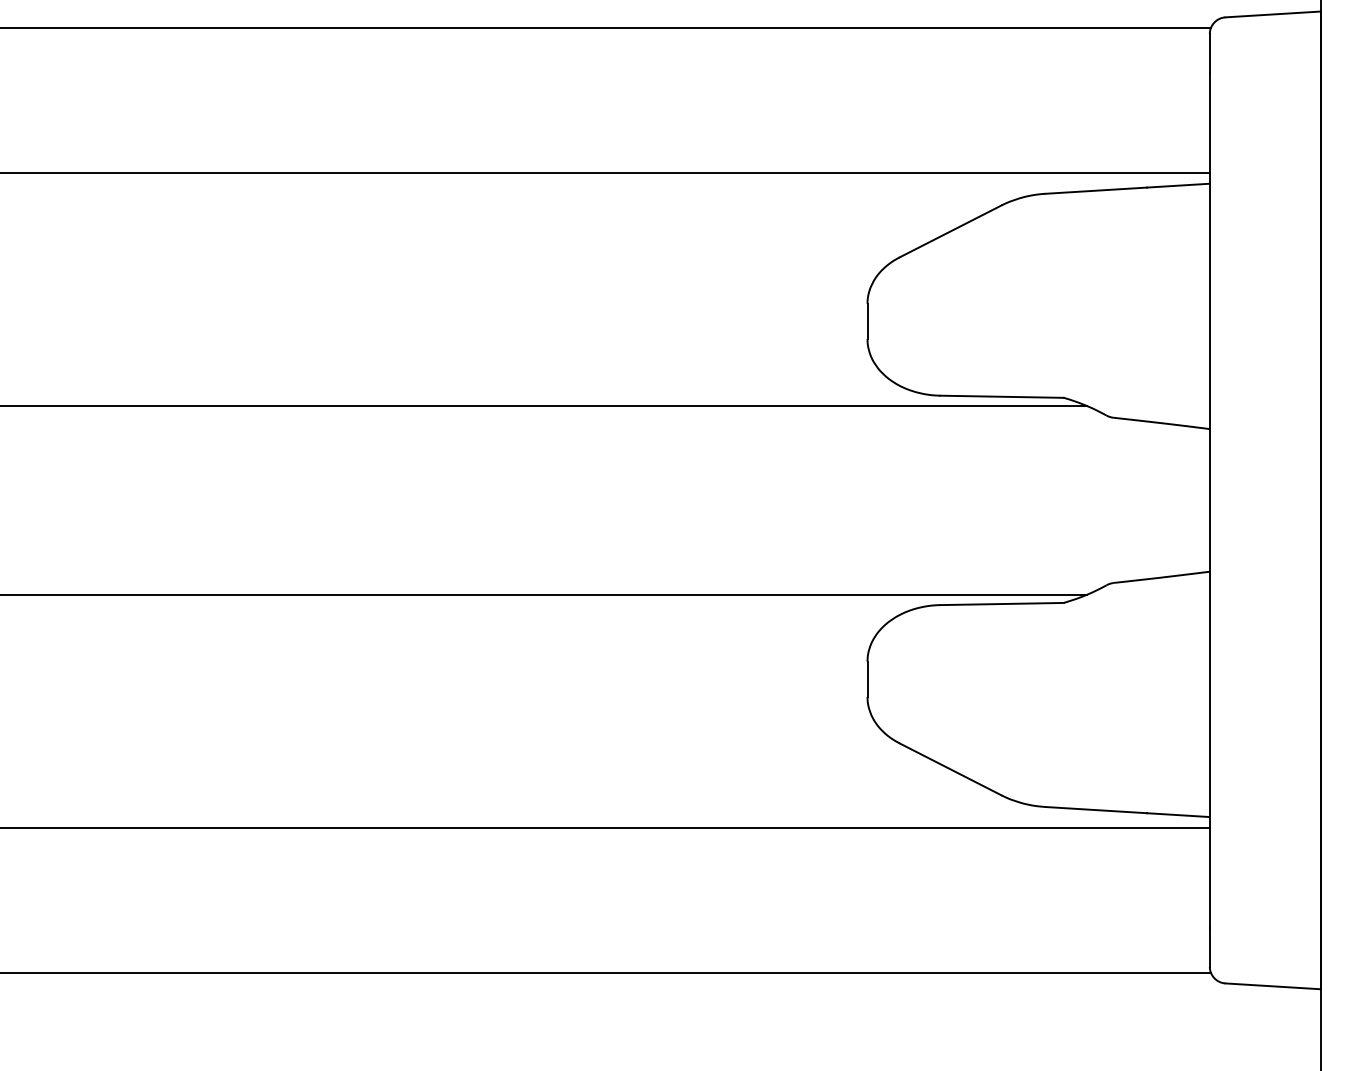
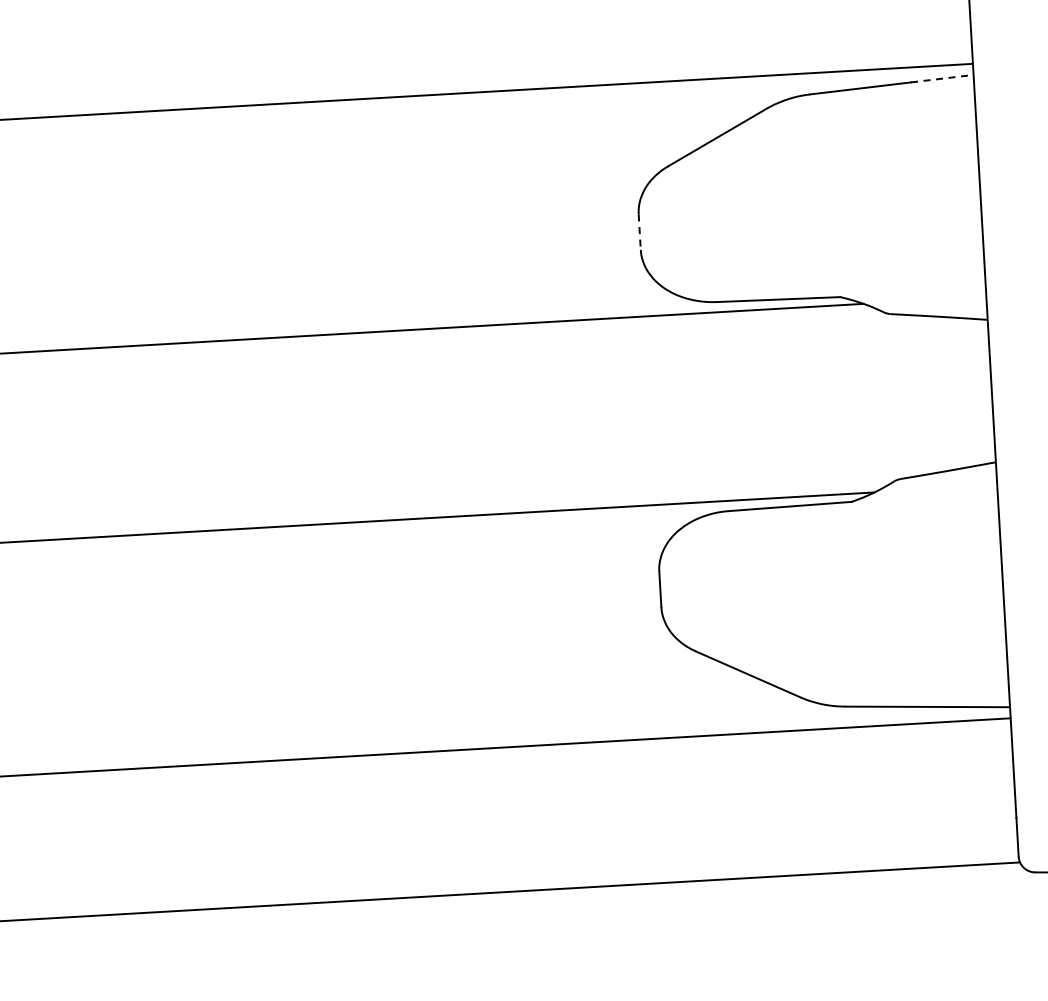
line: (1178, 185) -> (942, 78), solid -> dashed
line: (867, 321) -> (639, 232), solid -> dashed

